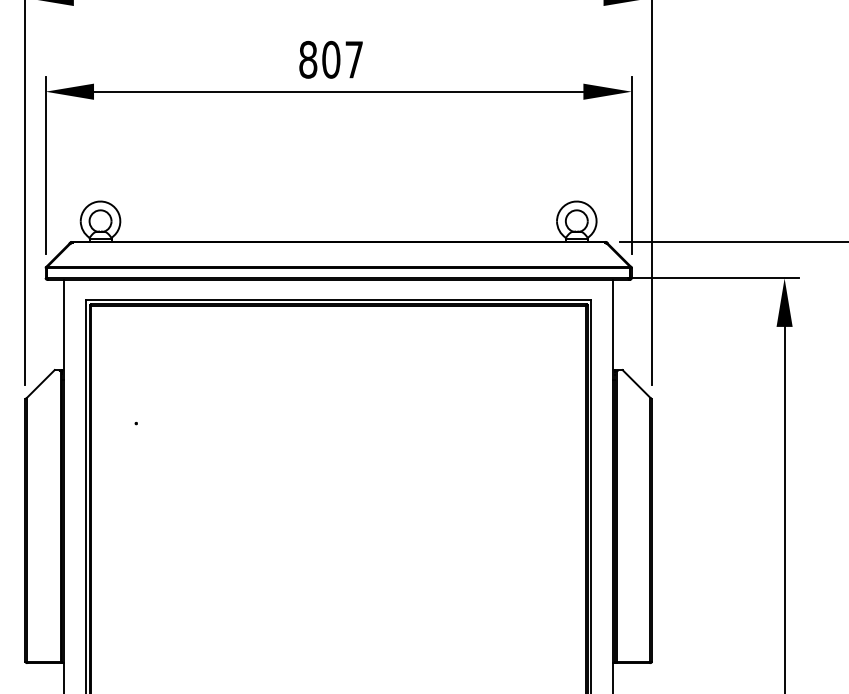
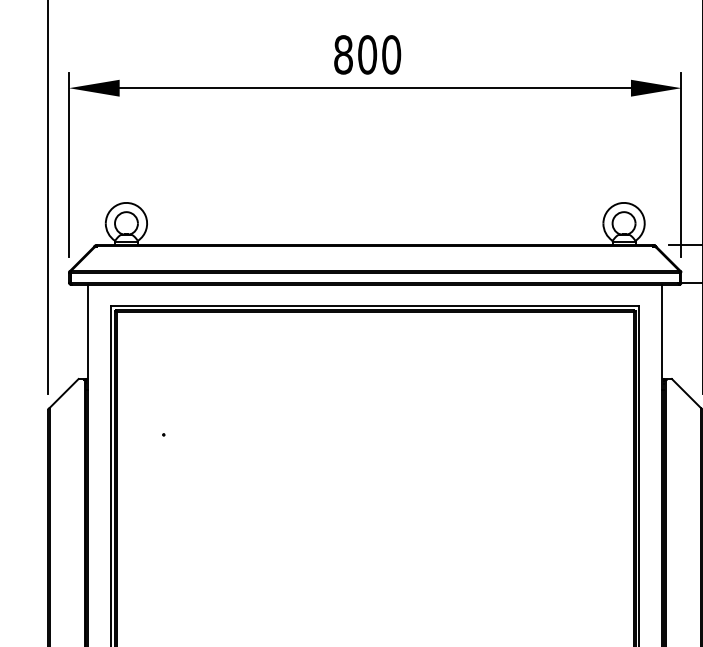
text: (354, 59) -> (391, 54), 807 -> 800

